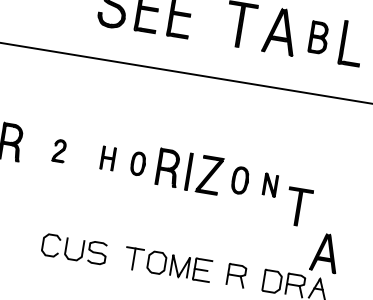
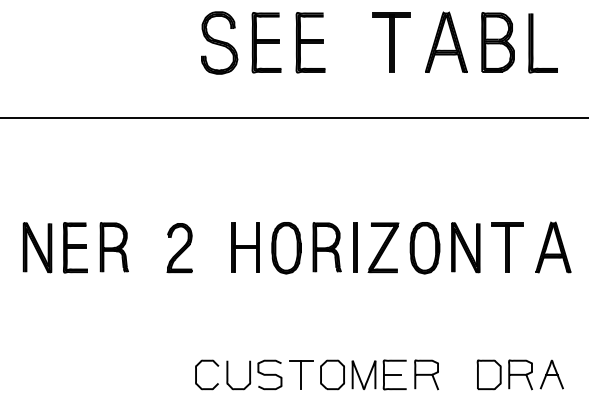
part: (318, 37) -> (497, 42), size x1.43
part: (59, 151) -> (179, 248), size x1.67
part: (108, 158) -> (245, 247), size x1.67
part: (138, 164) -> (286, 248), size x1.67
part: (239, 180) -> (424, 248), size x1.43
part: (270, 184) -> (465, 247), size x1.67
part: (298, 206) -> (507, 247), moved
part: (66, 247) -> (228, 374), moved
part: (325, 253) -> (553, 247), moved
part: (236, 275) -> (426, 374), moved

